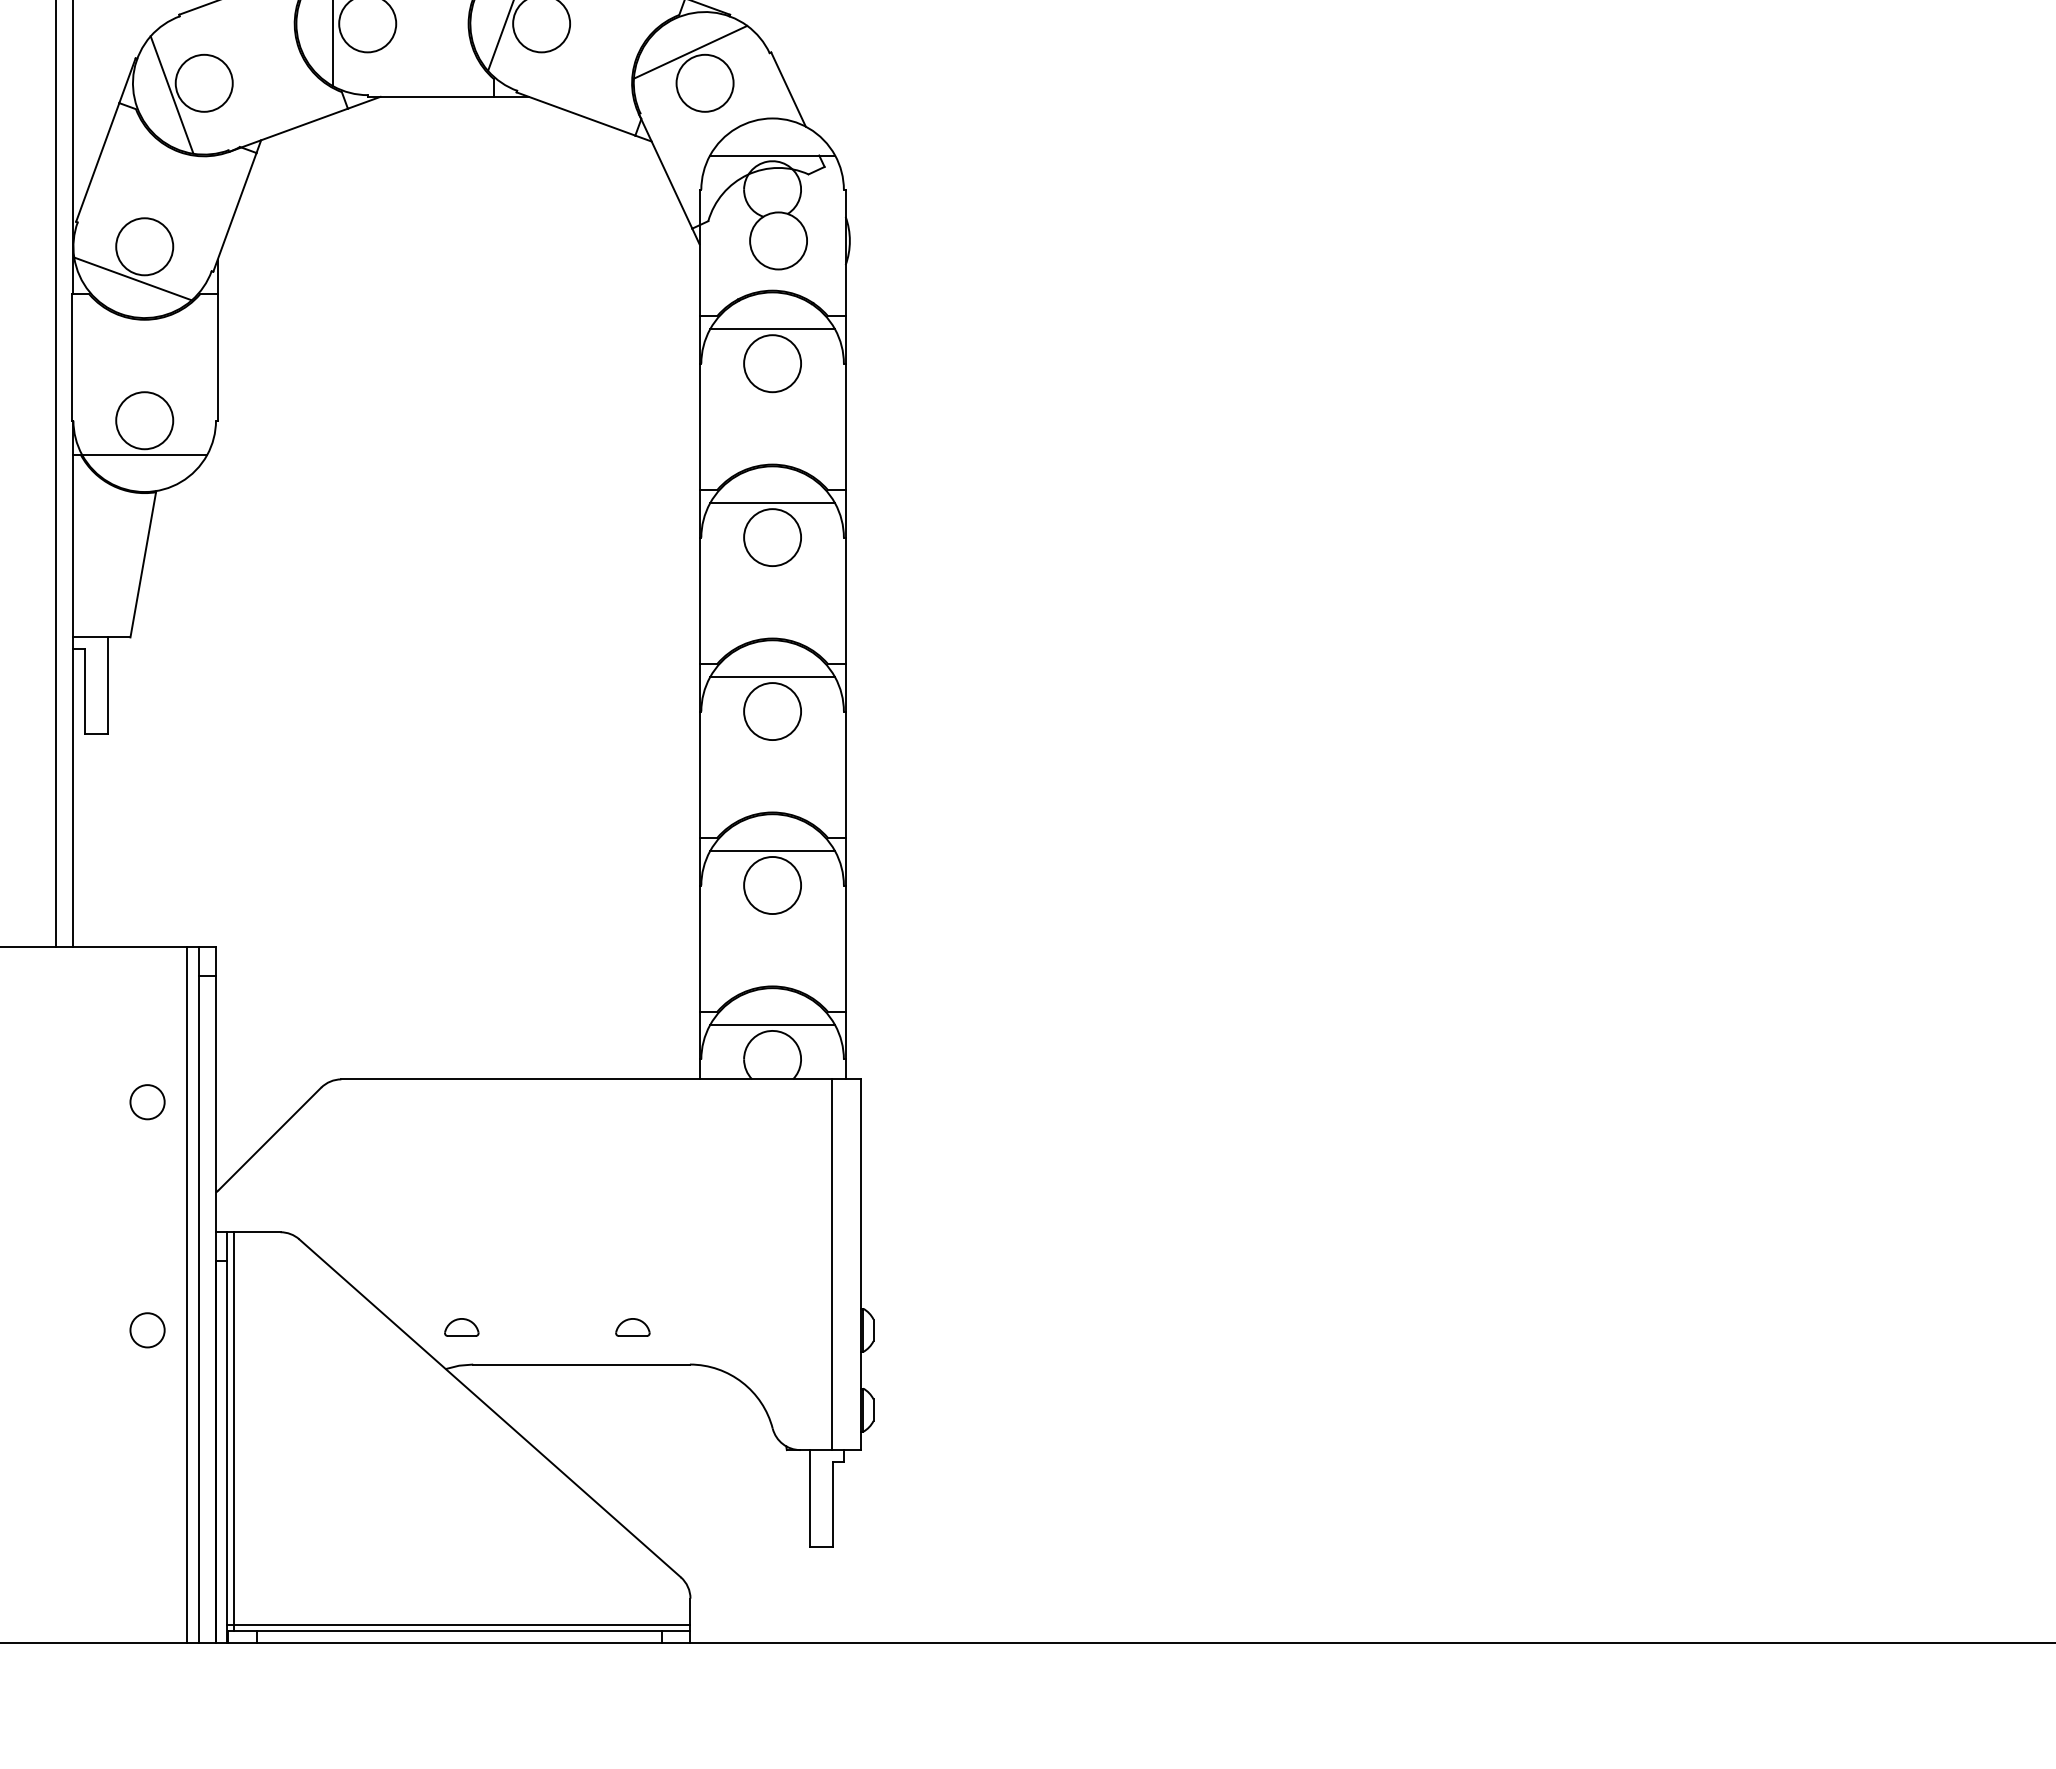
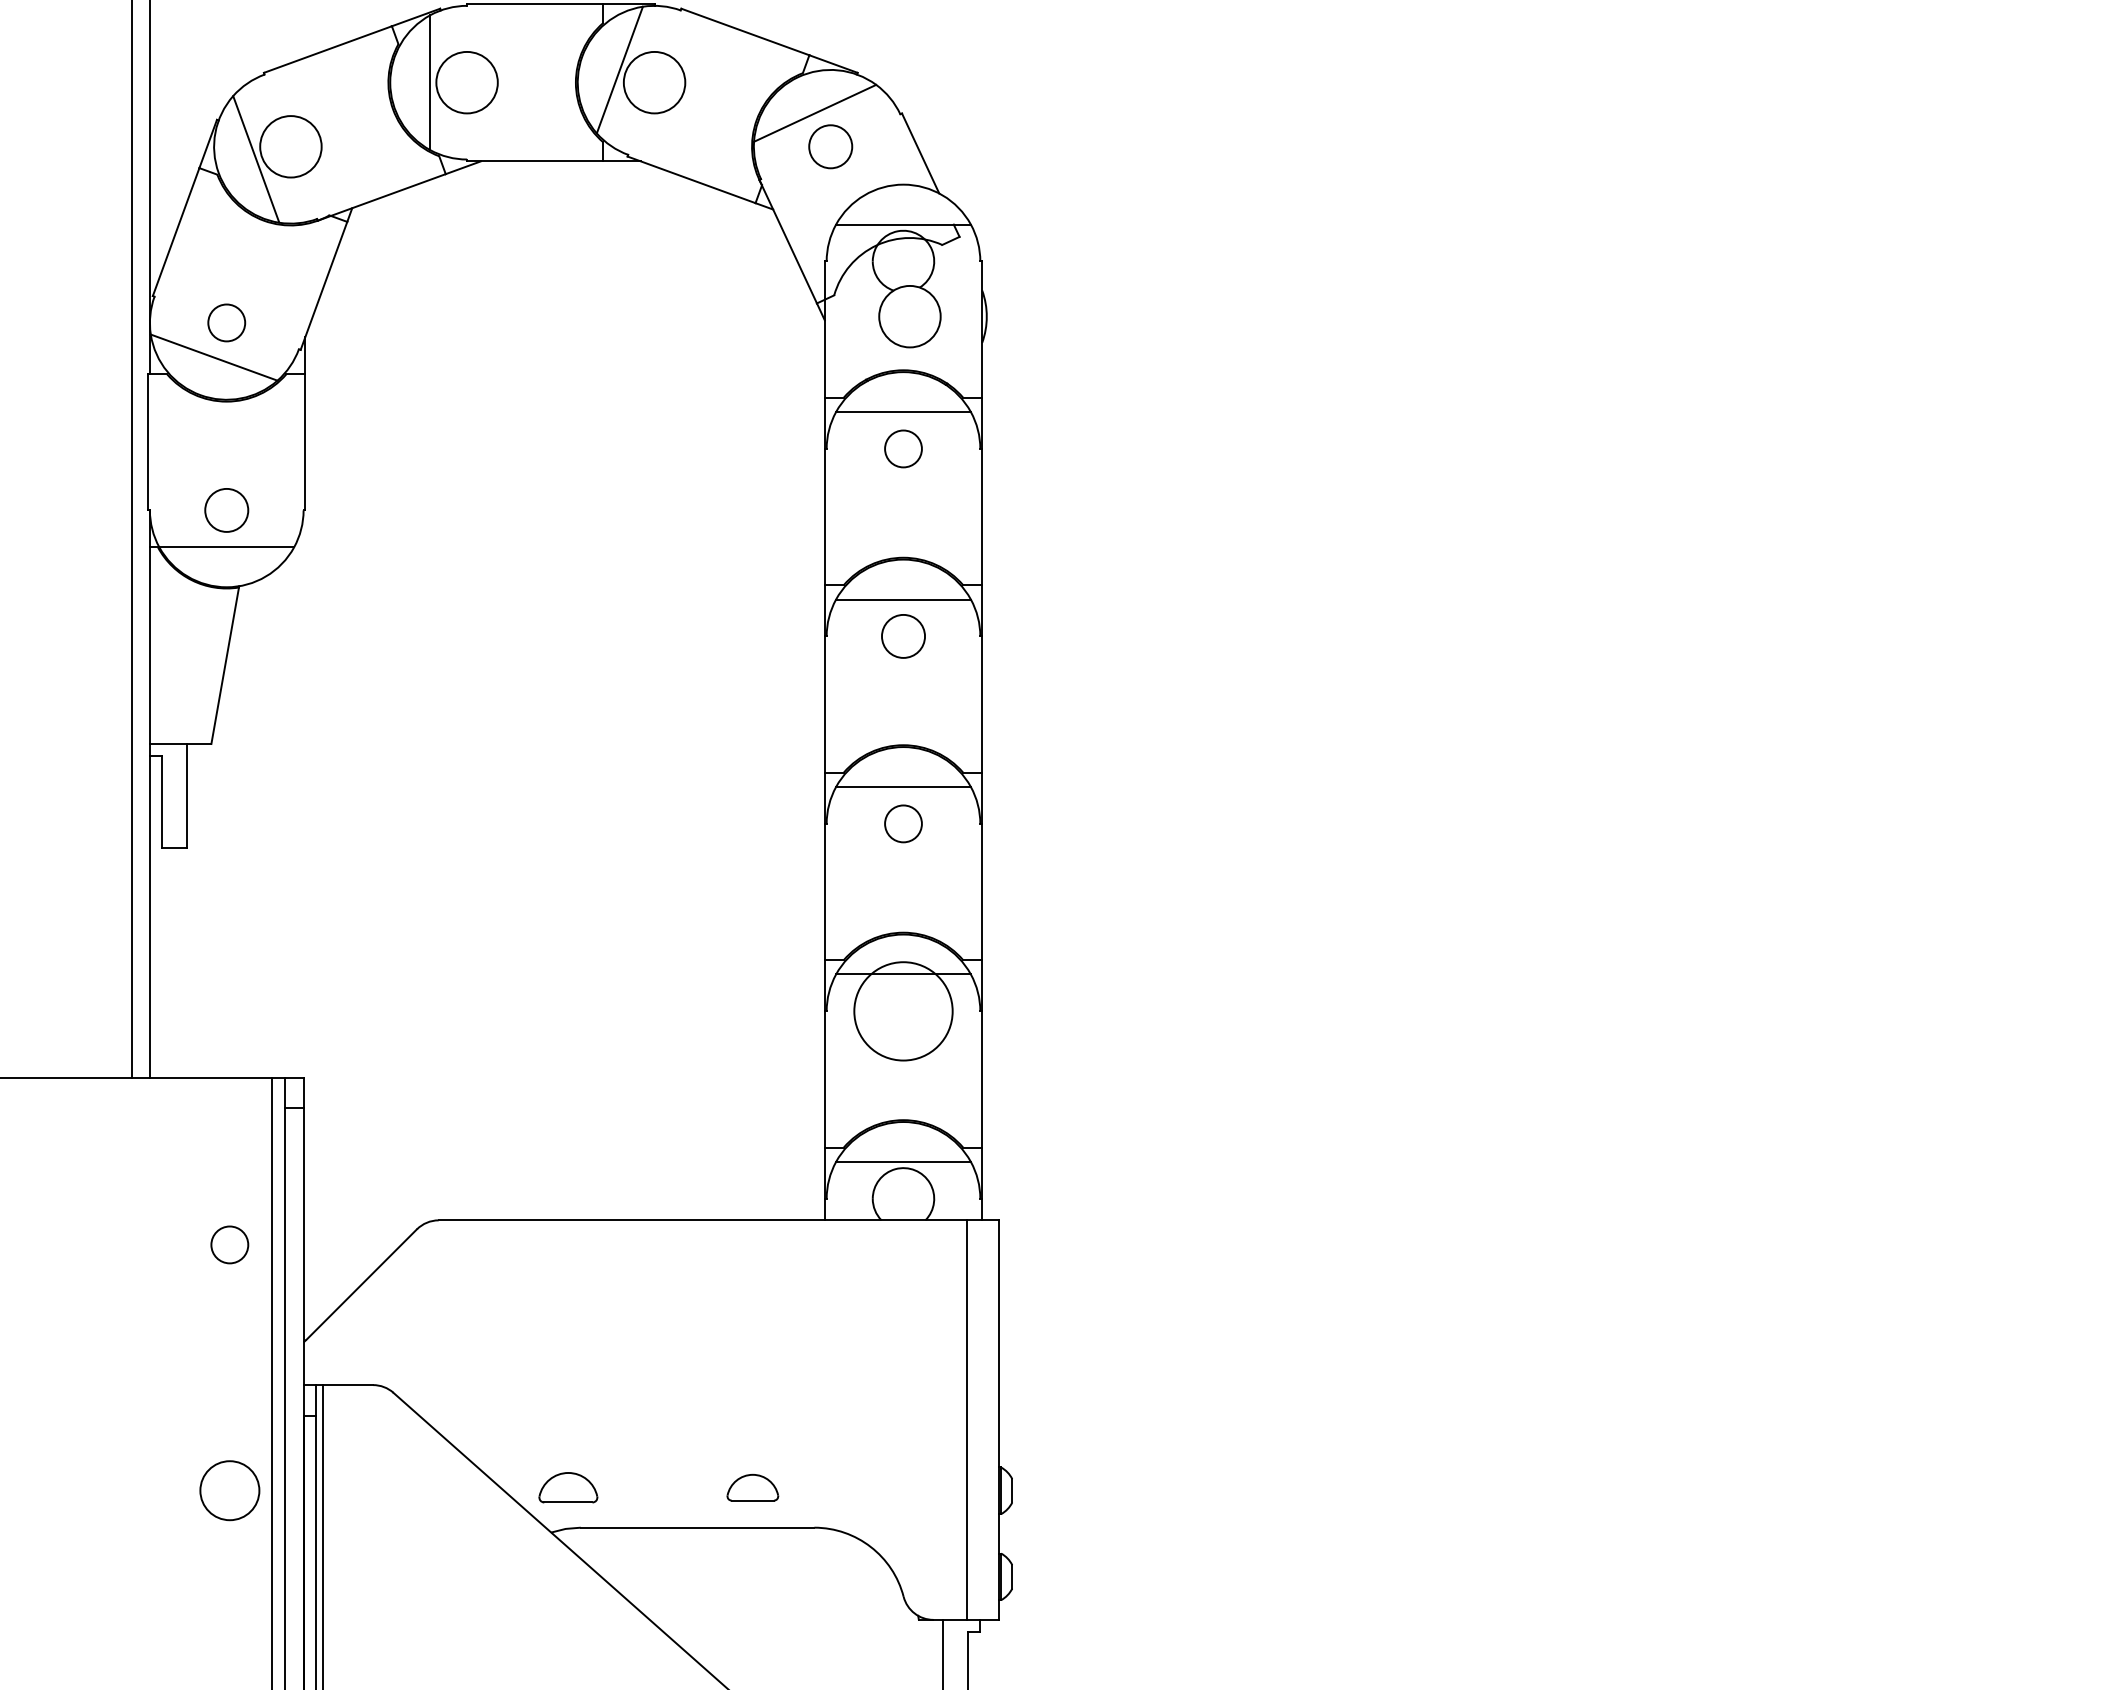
circle: (704, 82) -> (830, 145), size x0.7
circle: (144, 246) -> (226, 322), size x0.6
circle: (772, 363) -> (903, 448), size x0.6
circle: (144, 420) -> (226, 510), size x0.7
circle: (772, 537) -> (903, 636), size x0.7
circle: (772, 711) -> (903, 823), size x0.6
circle: (772, 885) -> (903, 1011), size x1.6
part: (461, 1327) -> (568, 1487), size x1.6
part: (632, 1327) -> (752, 1487), size x1.4
circle: (147, 1330) -> (229, 1490), size x1.6

